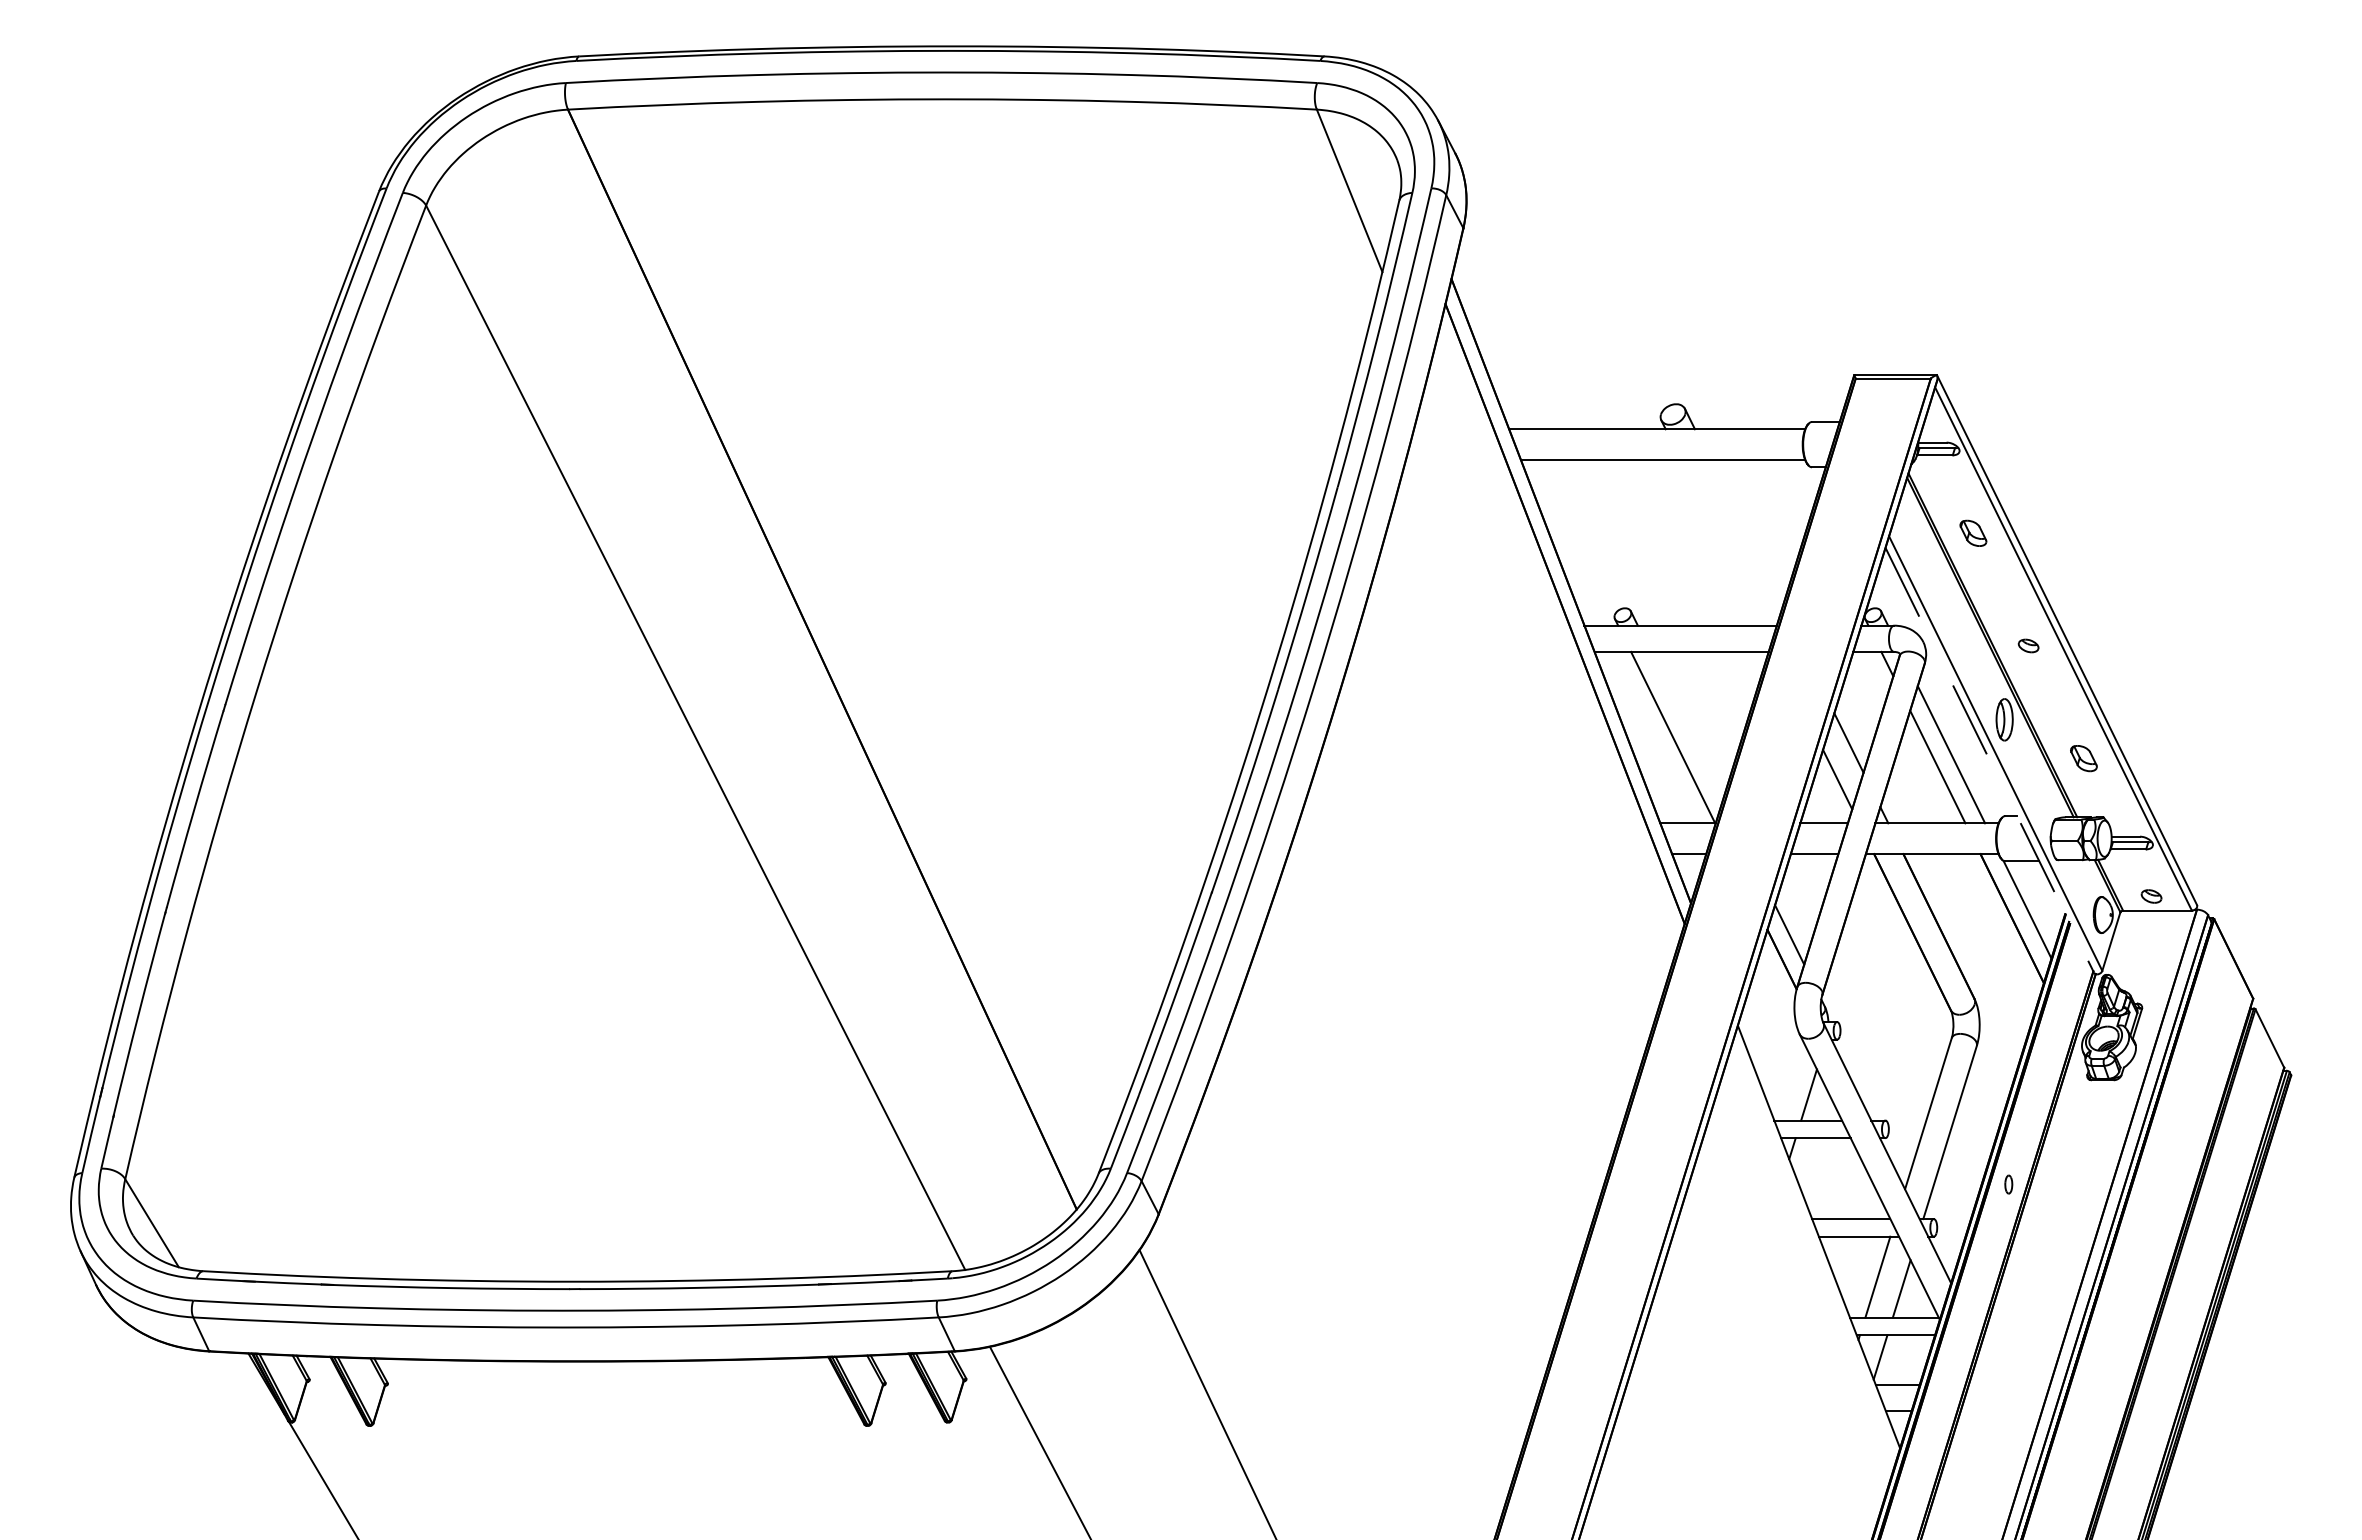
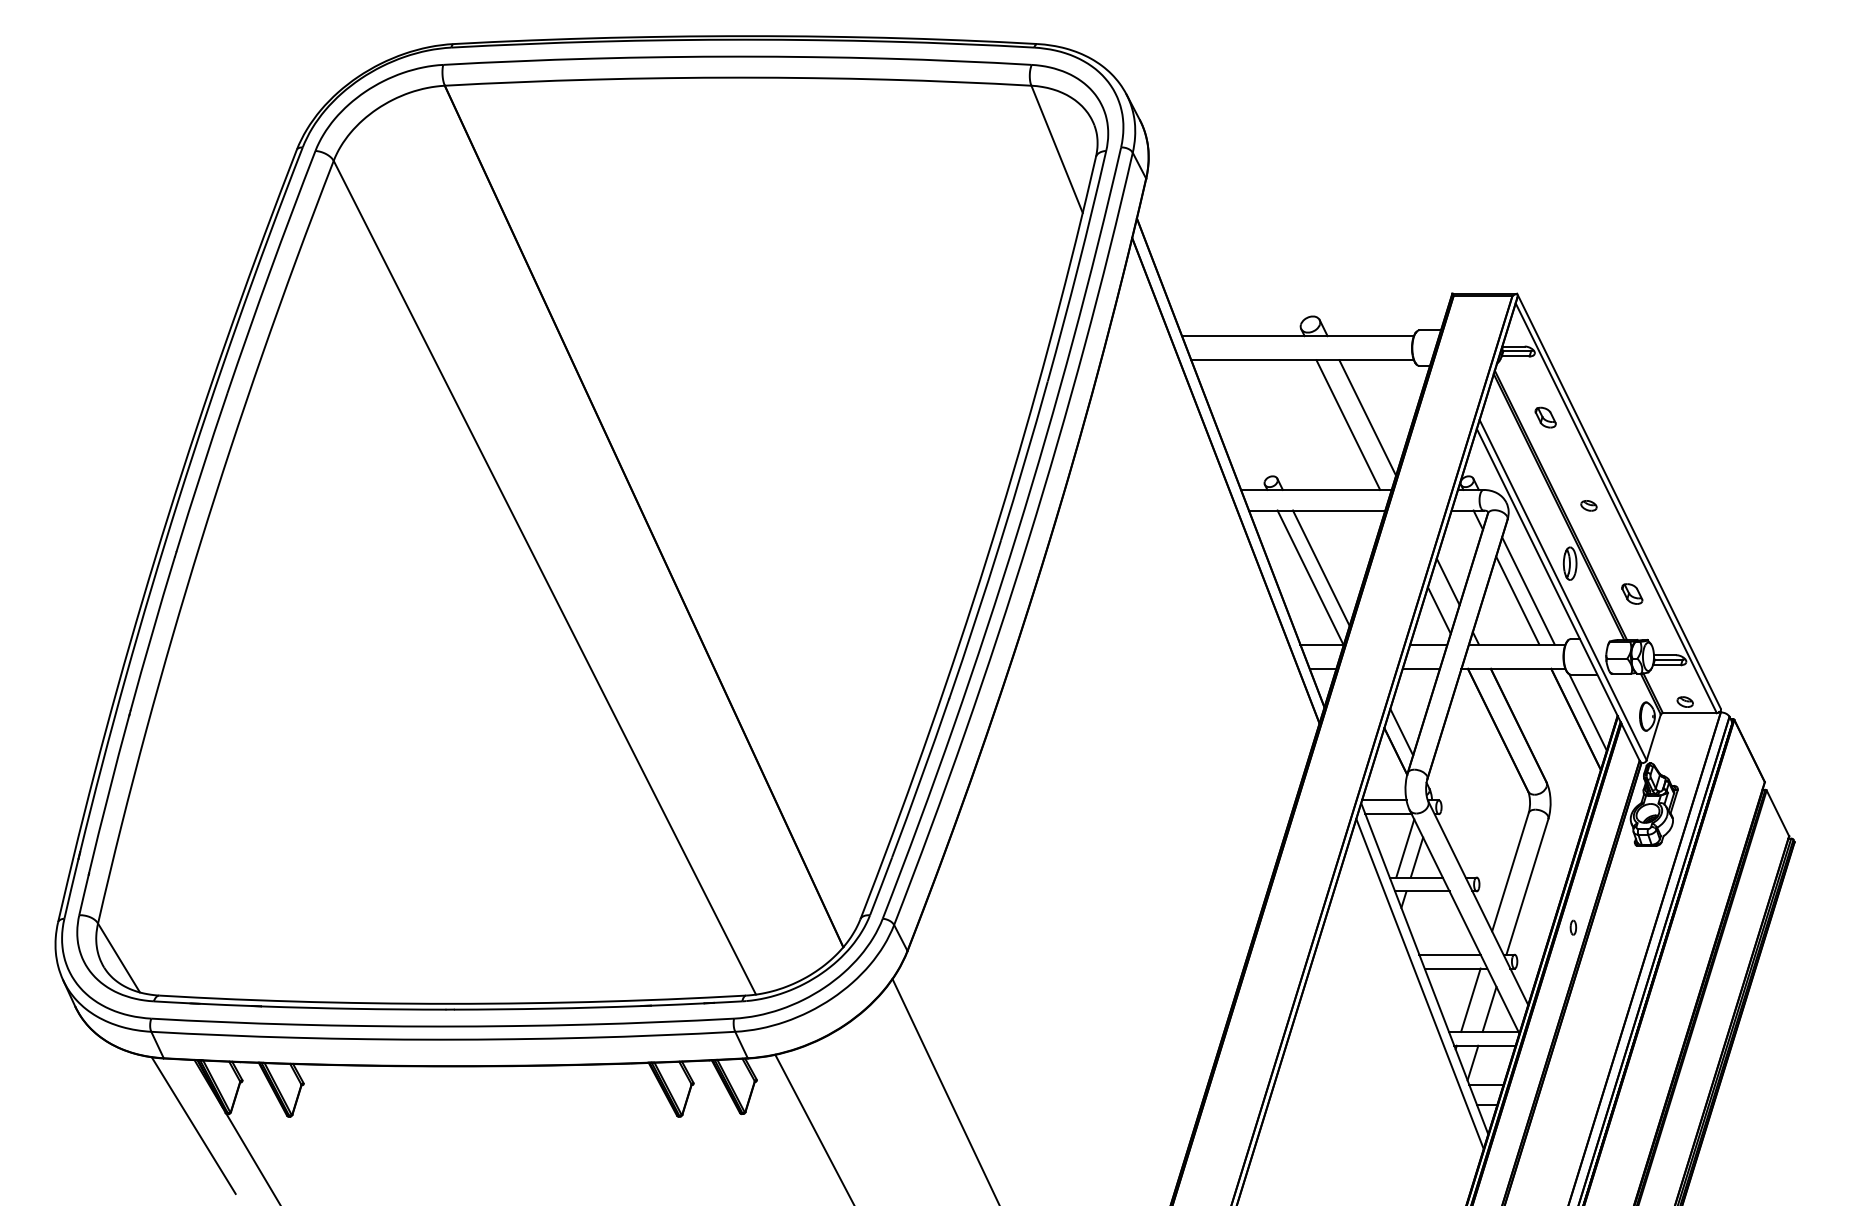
line: (1746, 533) -> (1367, 417), added
line: (1721, 542) -> (1348, 424), added
line: (1686, 725) -> (1320, 568), added
line: (1989, 760) -> (1558, 595), dashed -> solid
line: (1767, 1022) -> (1384, 800), added
line: (1772, 1039) -> (1388, 814), added
line: (1793, 1083) -> (1404, 848), added
line: (1812, 1256) -> (1419, 984), added
line: (247, 1437) -> (193, 1125), added

